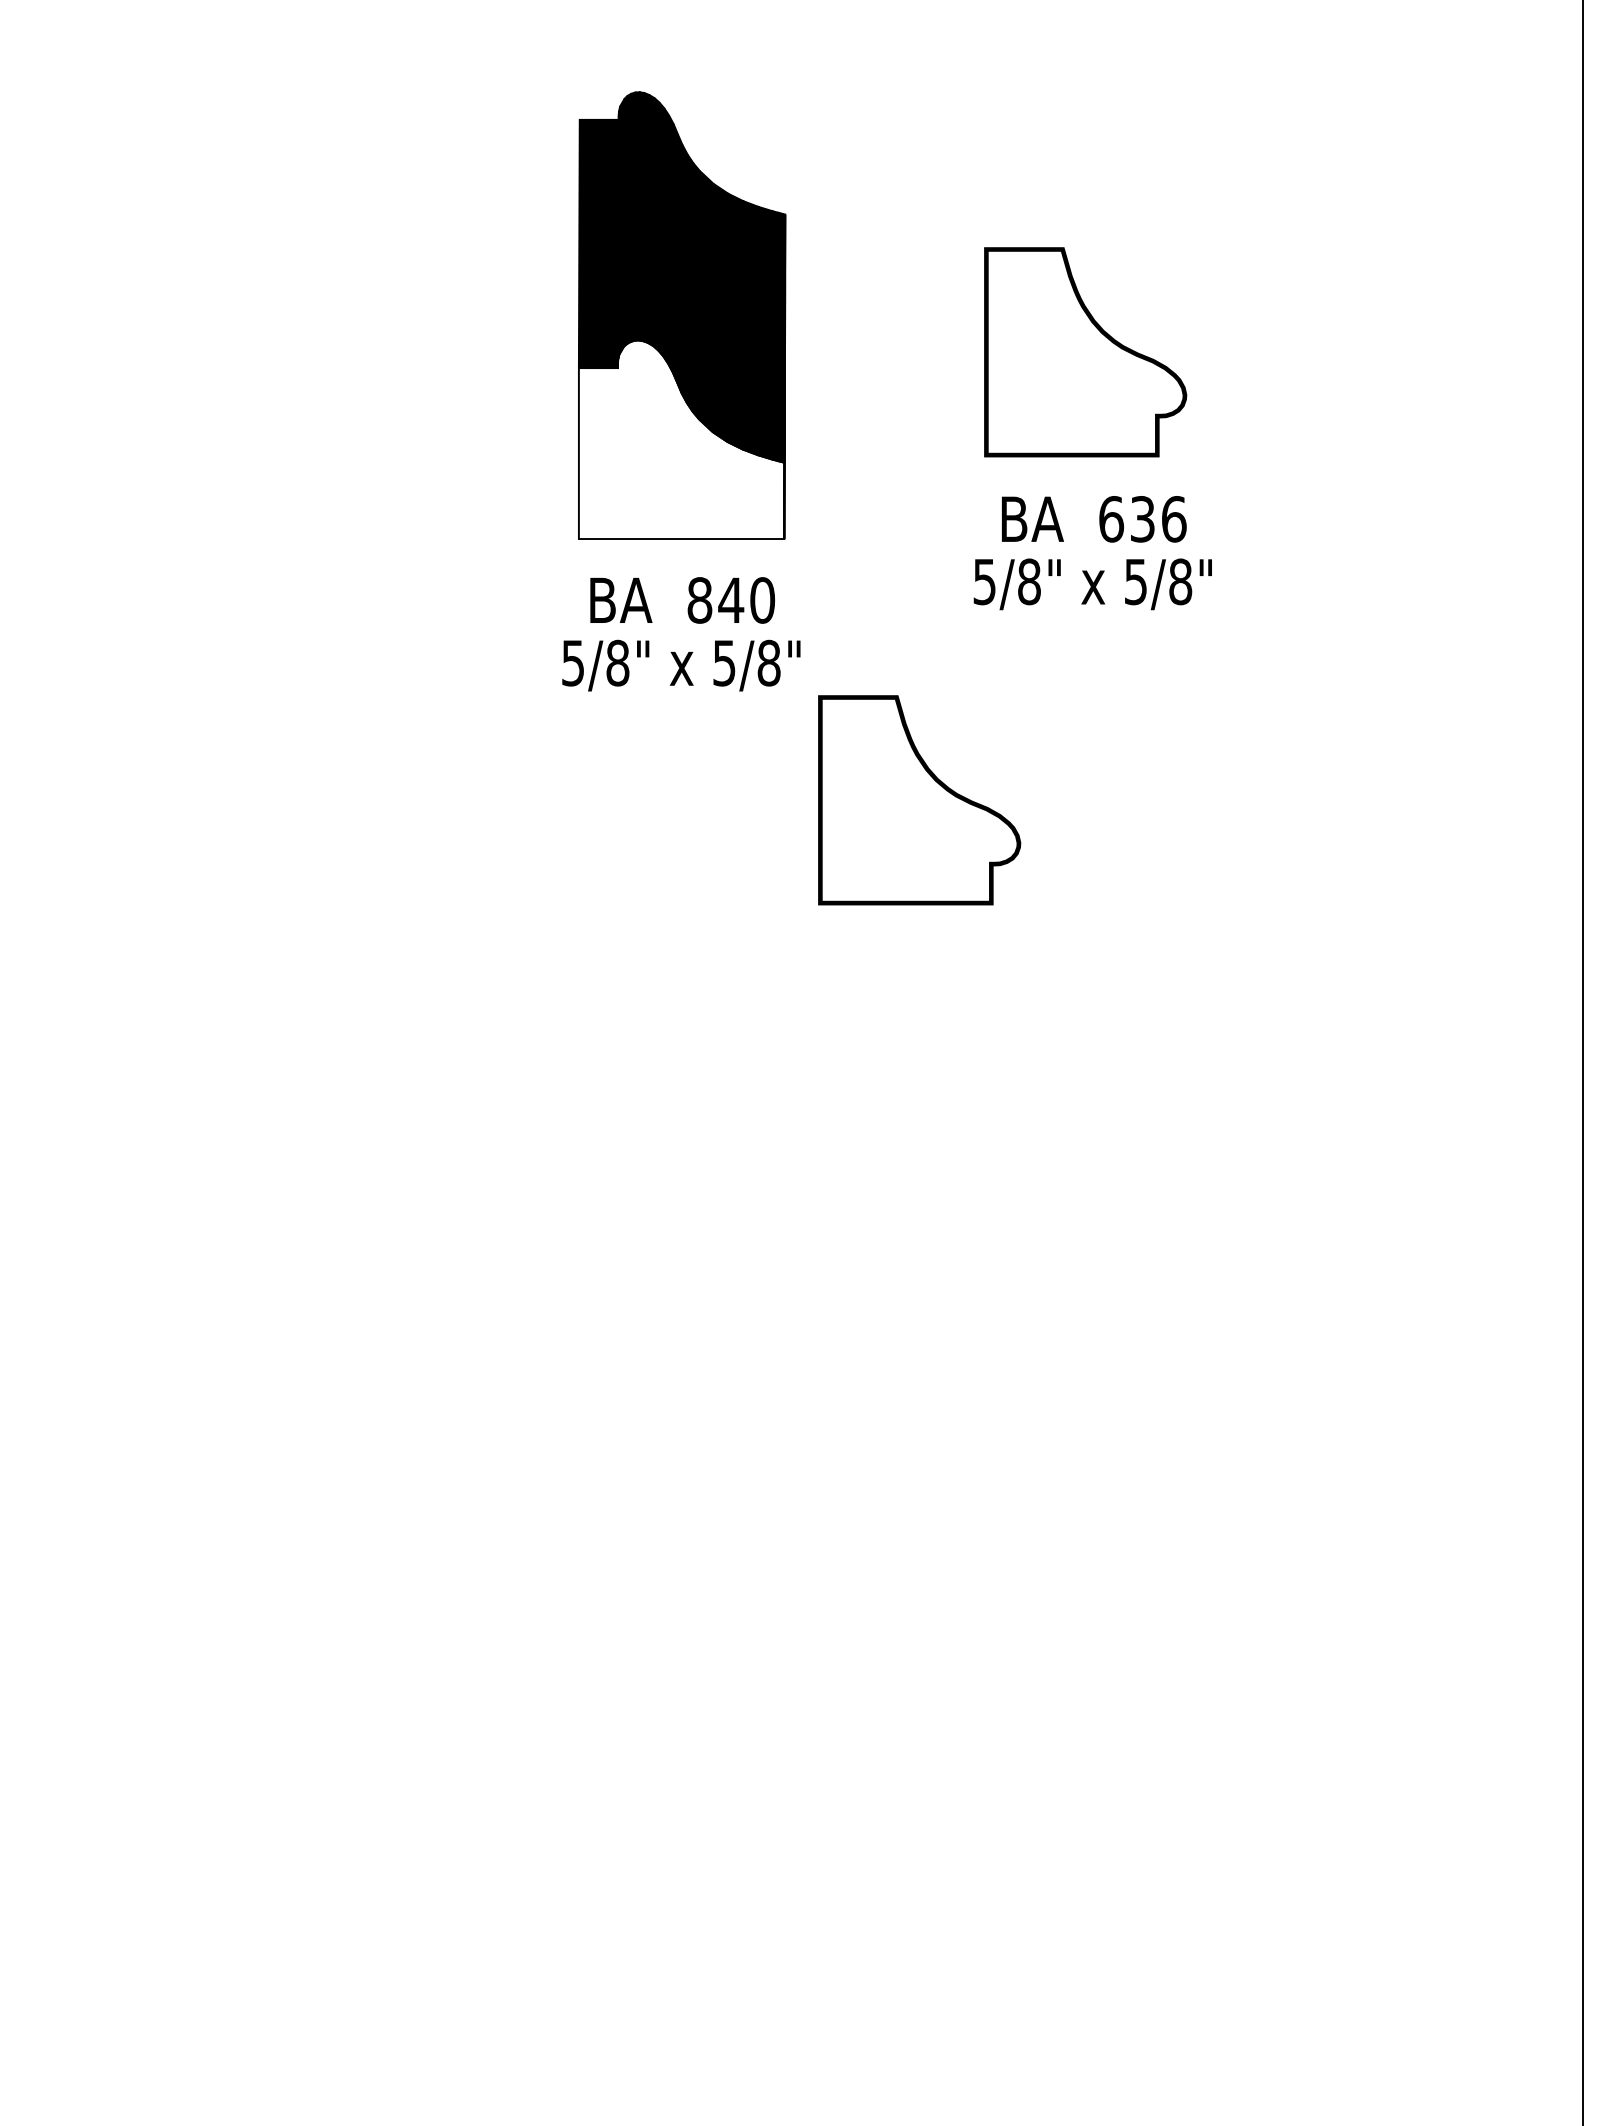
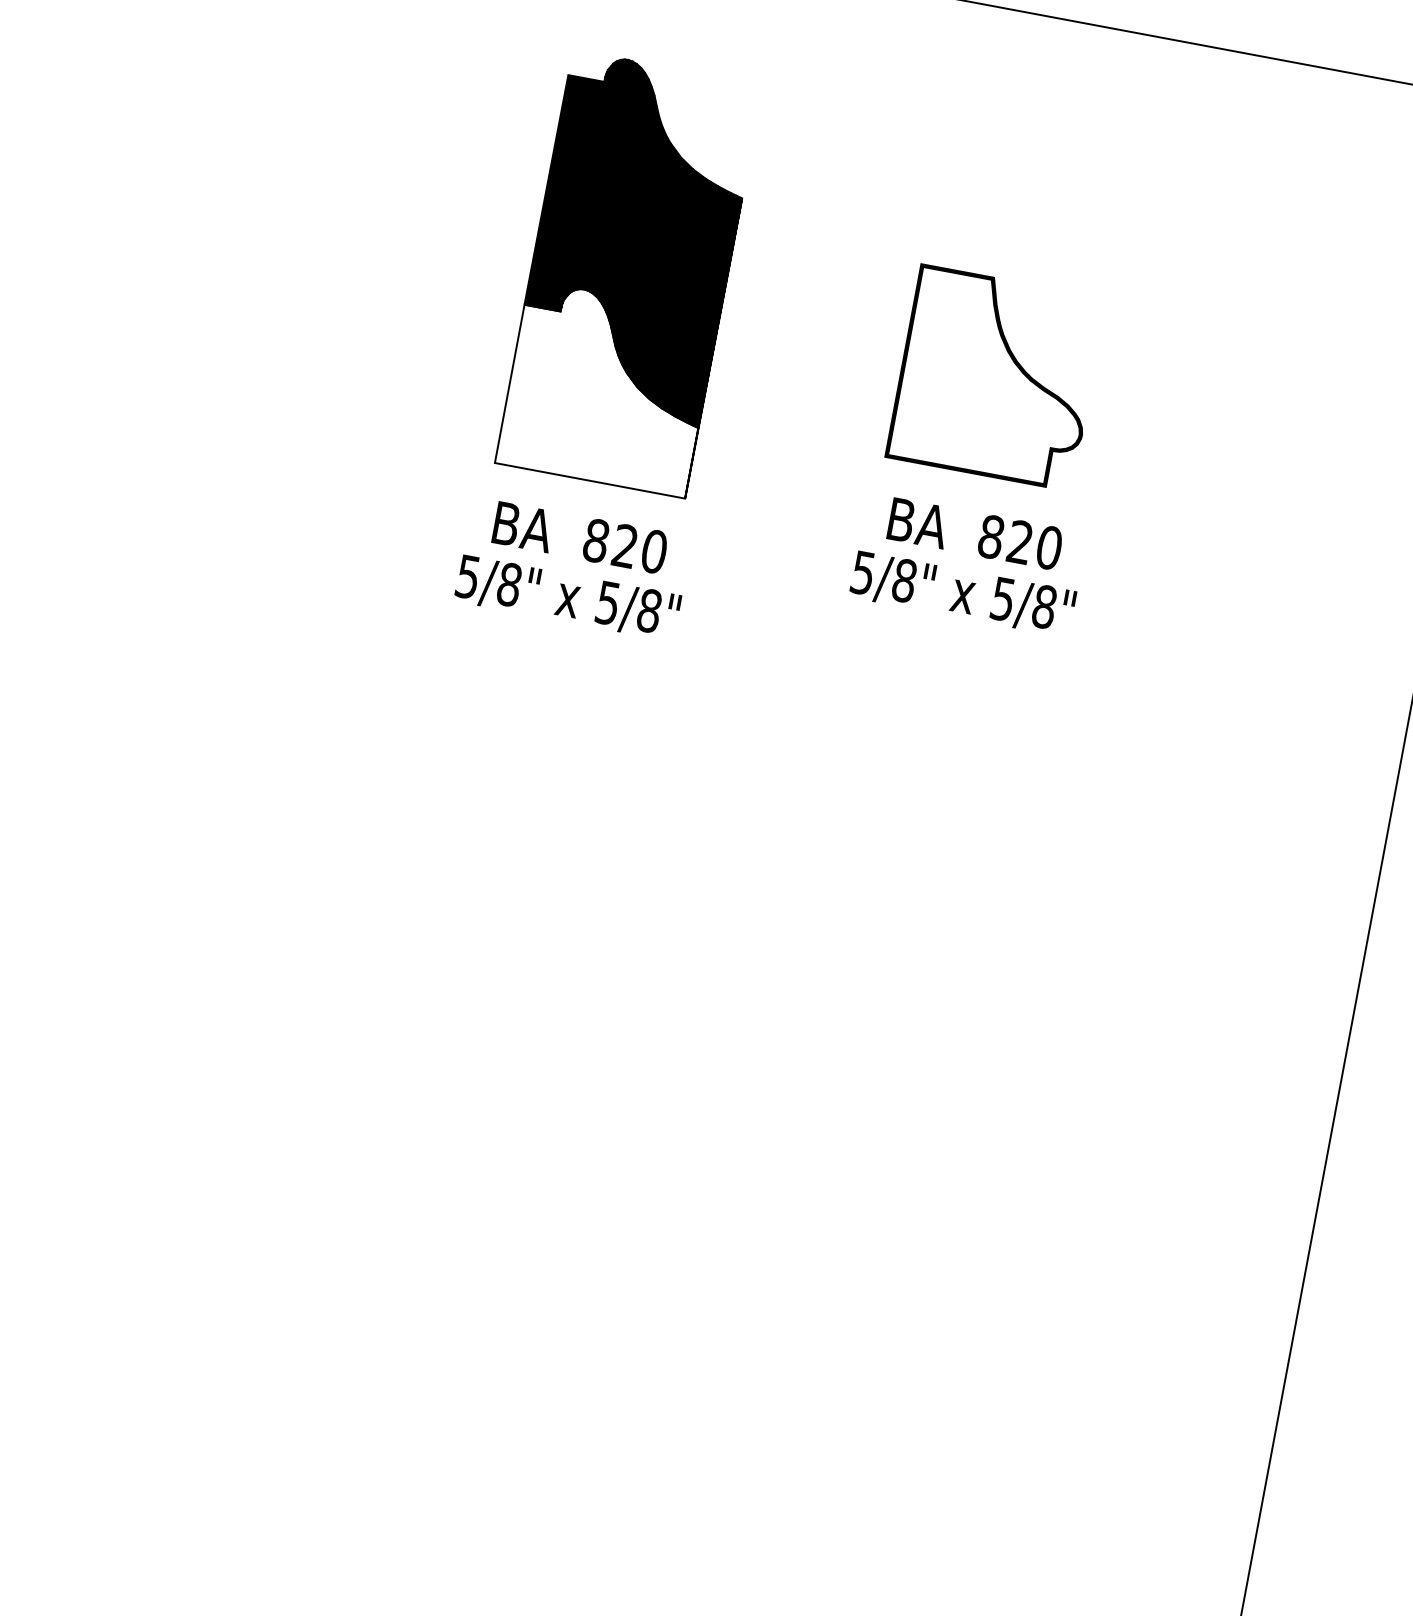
text: (1142, 519) -> (1020, 542), 636 -> 820
text: (731, 599) -> (625, 545), 840 -> 820
part: (919, 800) -> (764, 764), removed

